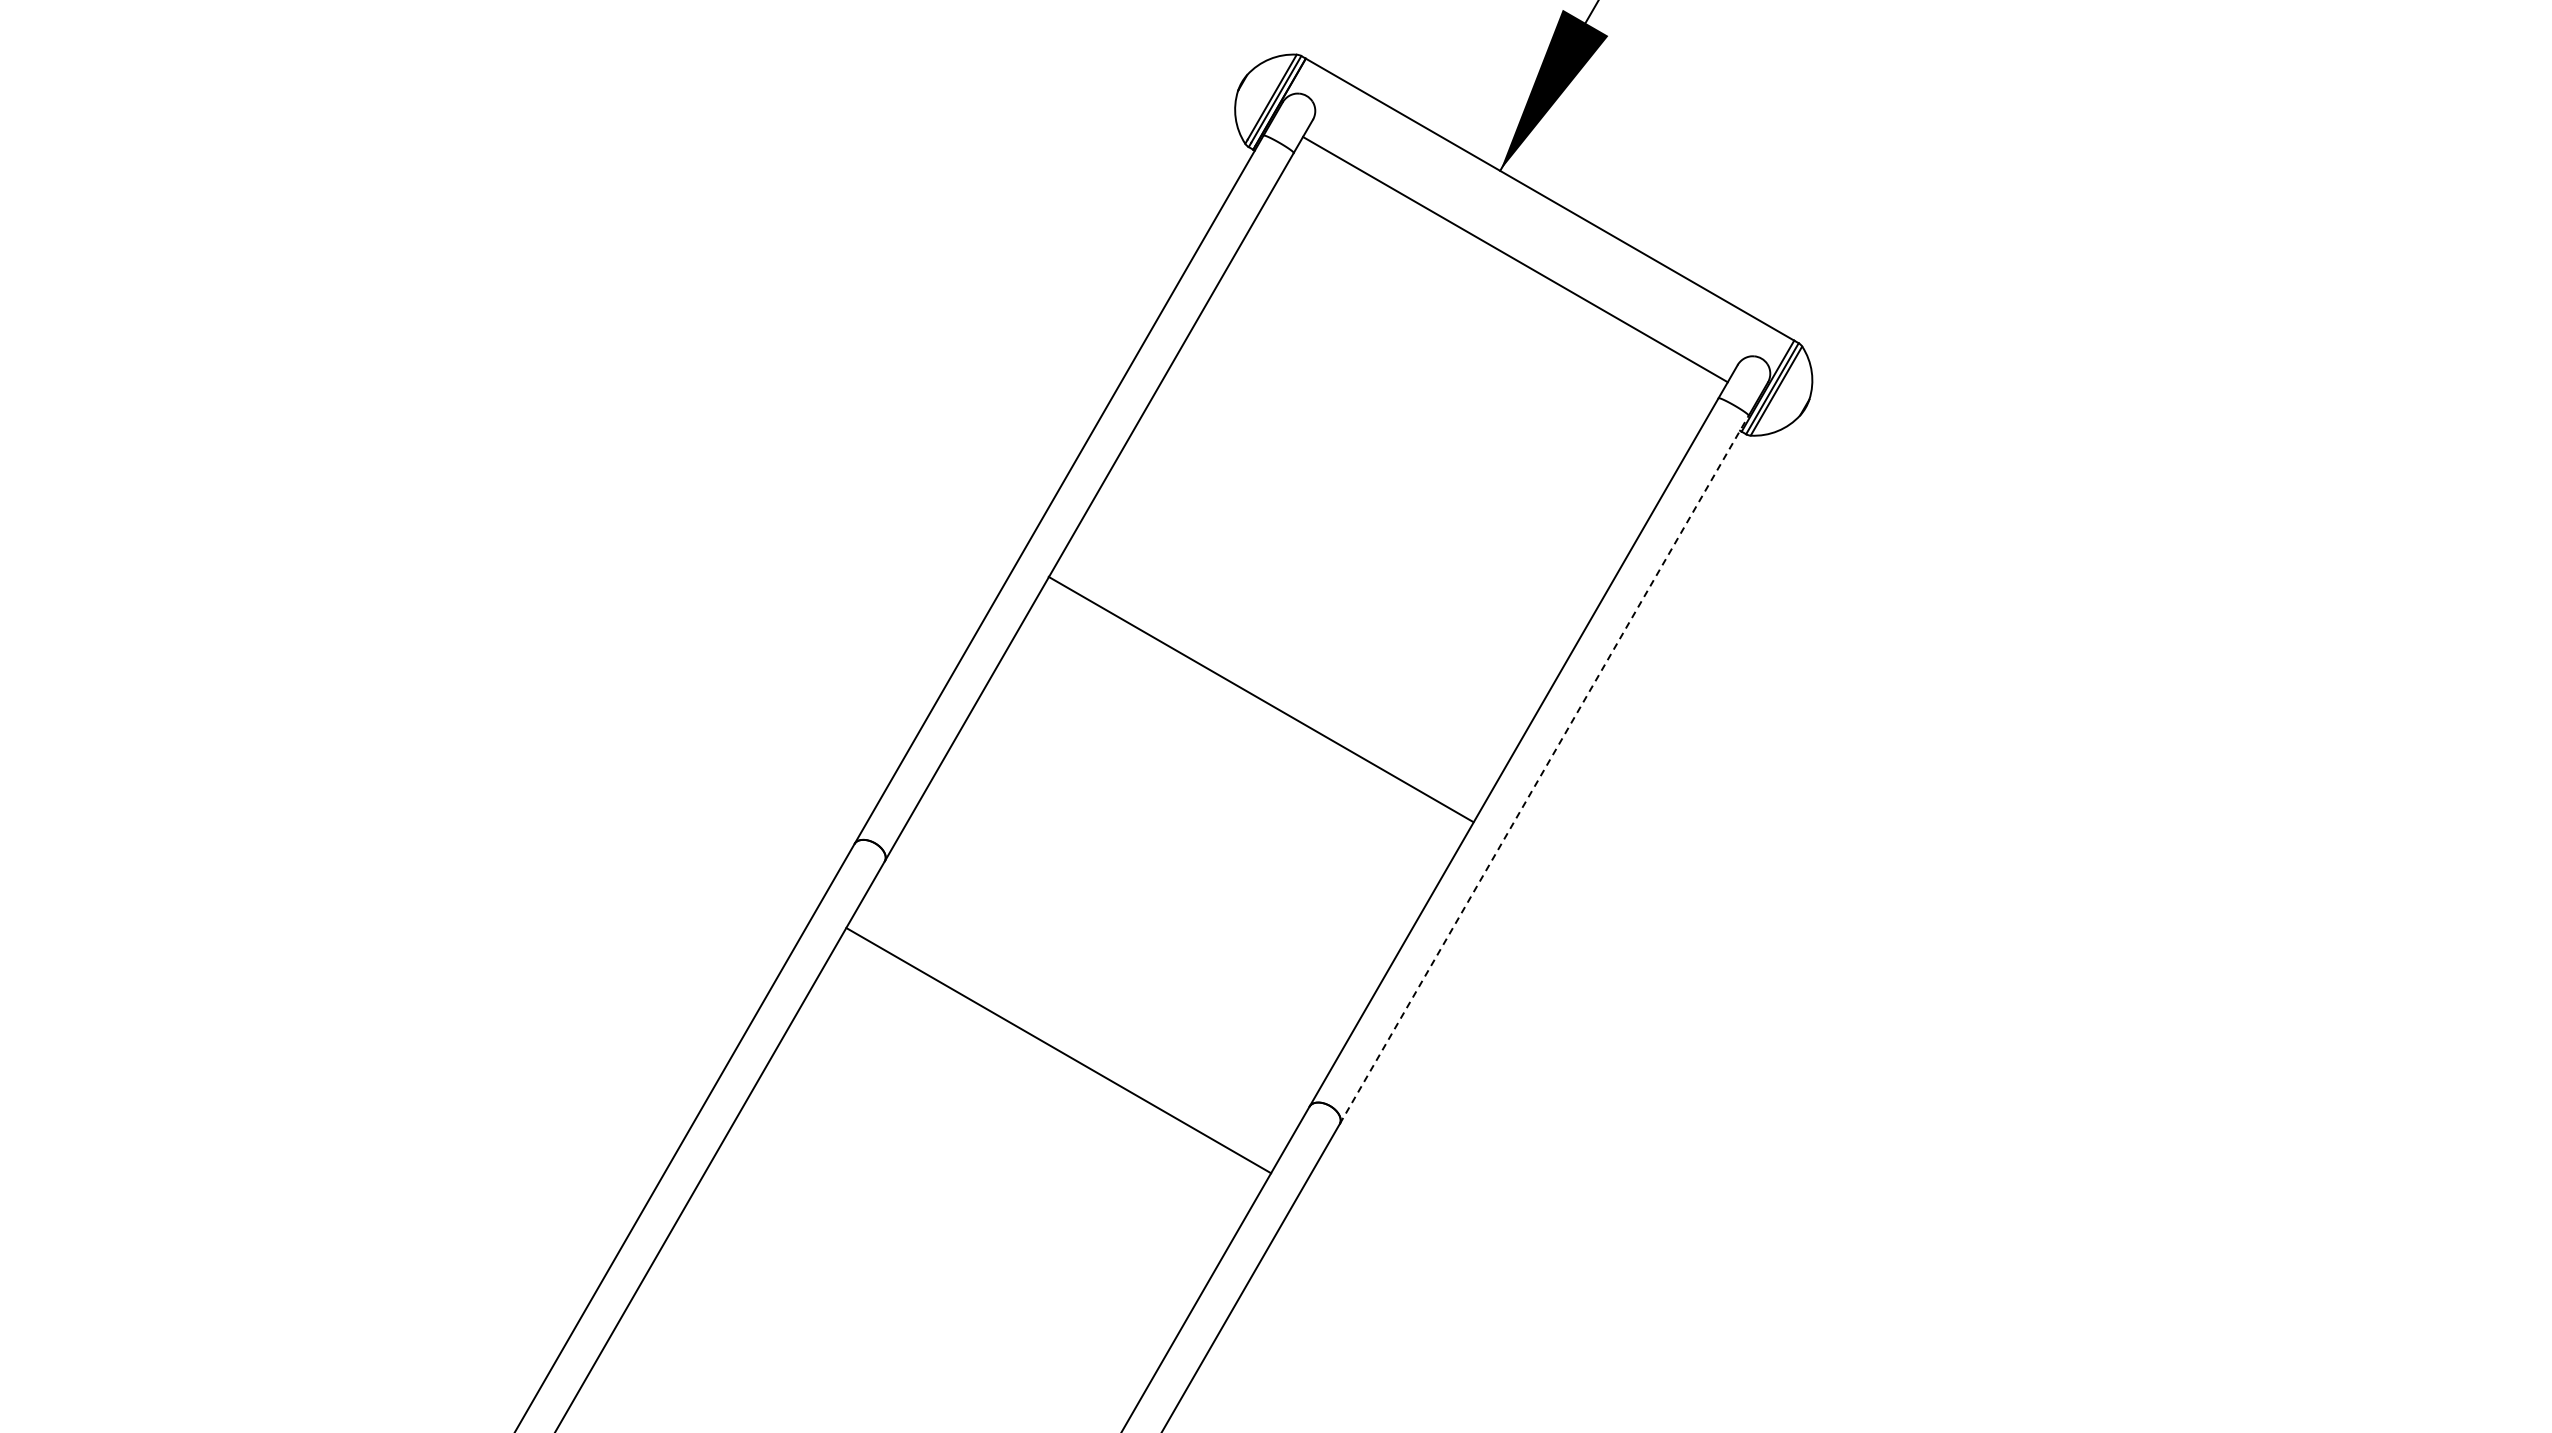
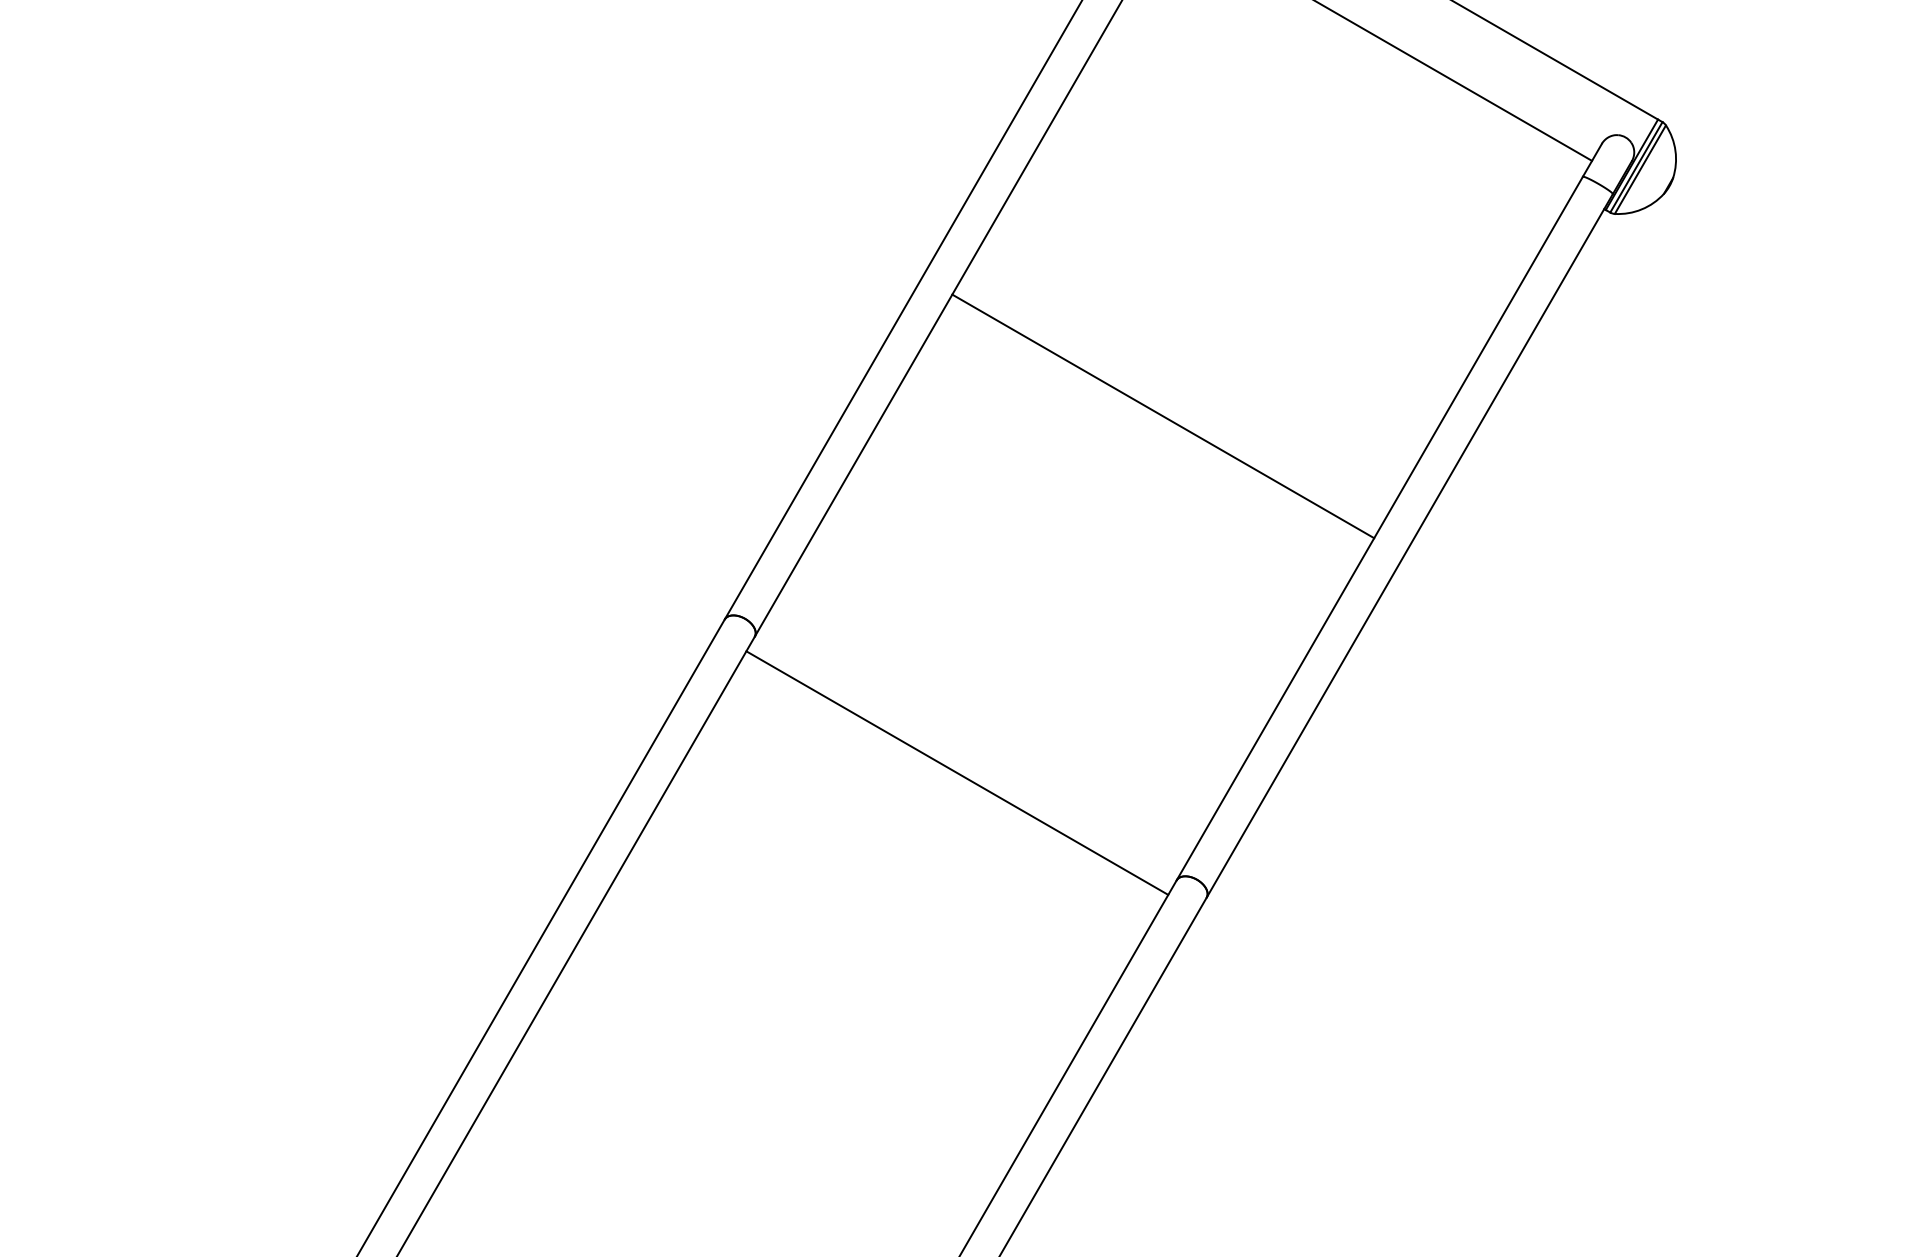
line: (1260, 699) -> (1162, 416), moved
line: (1544, 769) -> (1410, 545), dashed -> solid
line: (1058, 1050) -> (957, 772), moved

